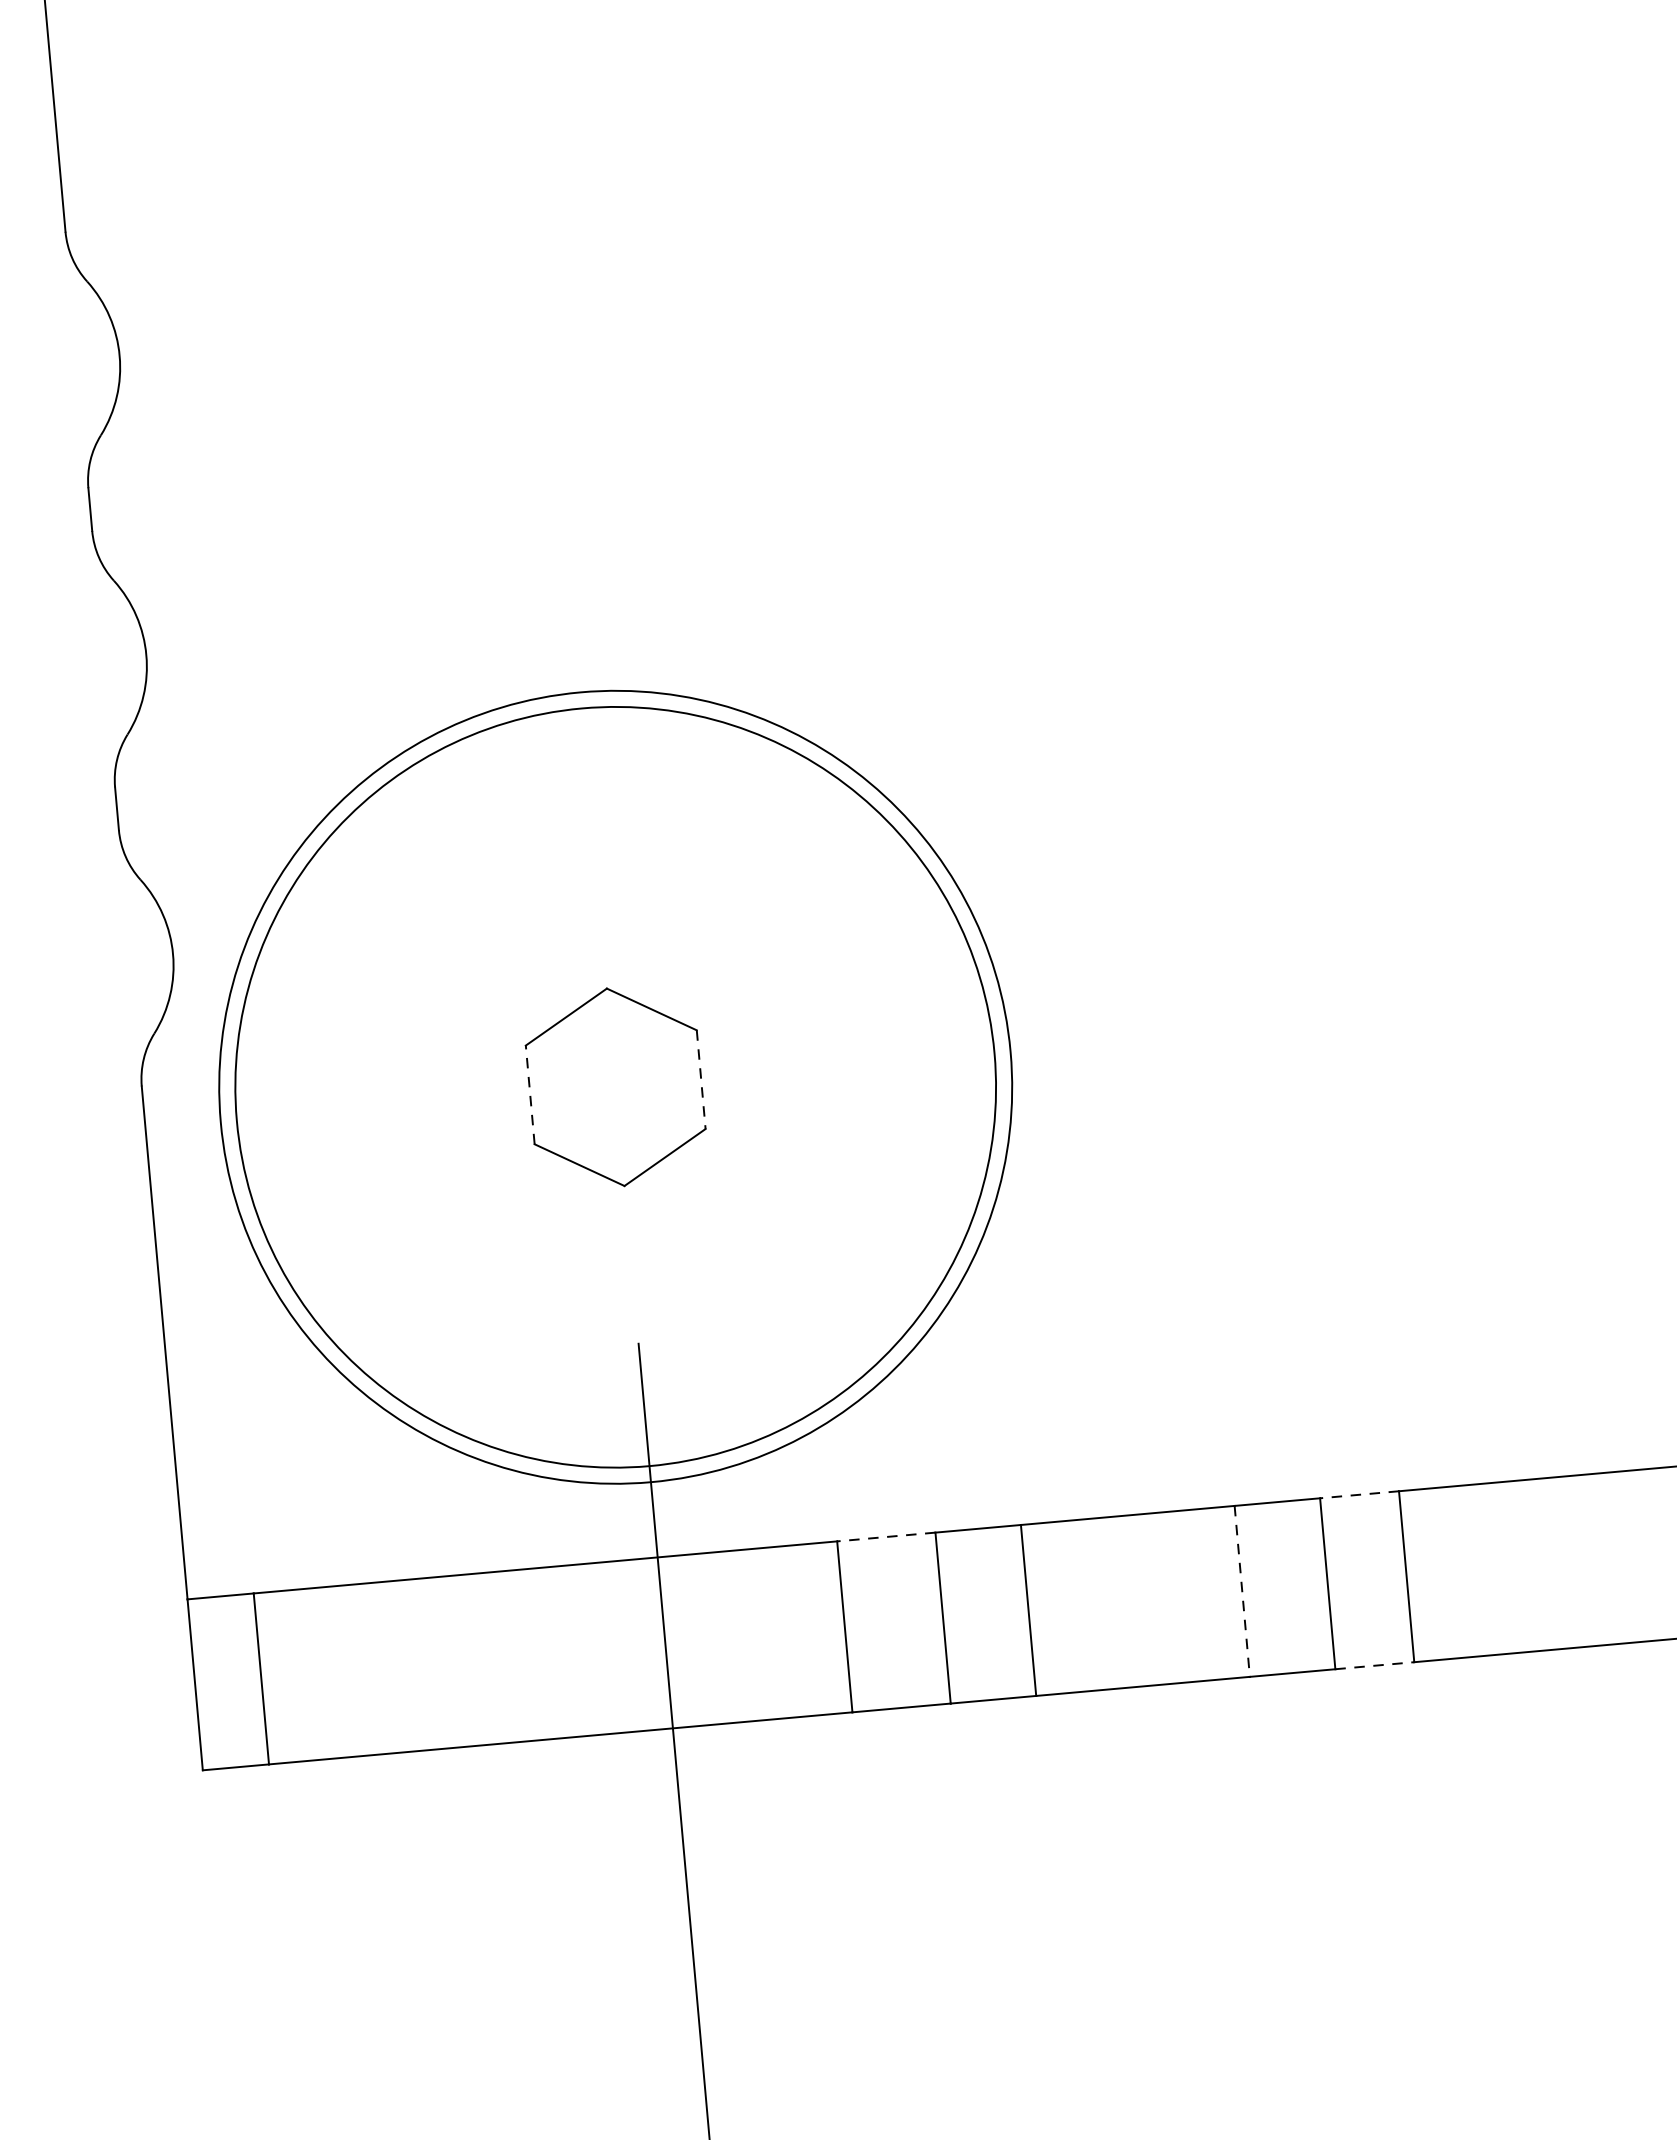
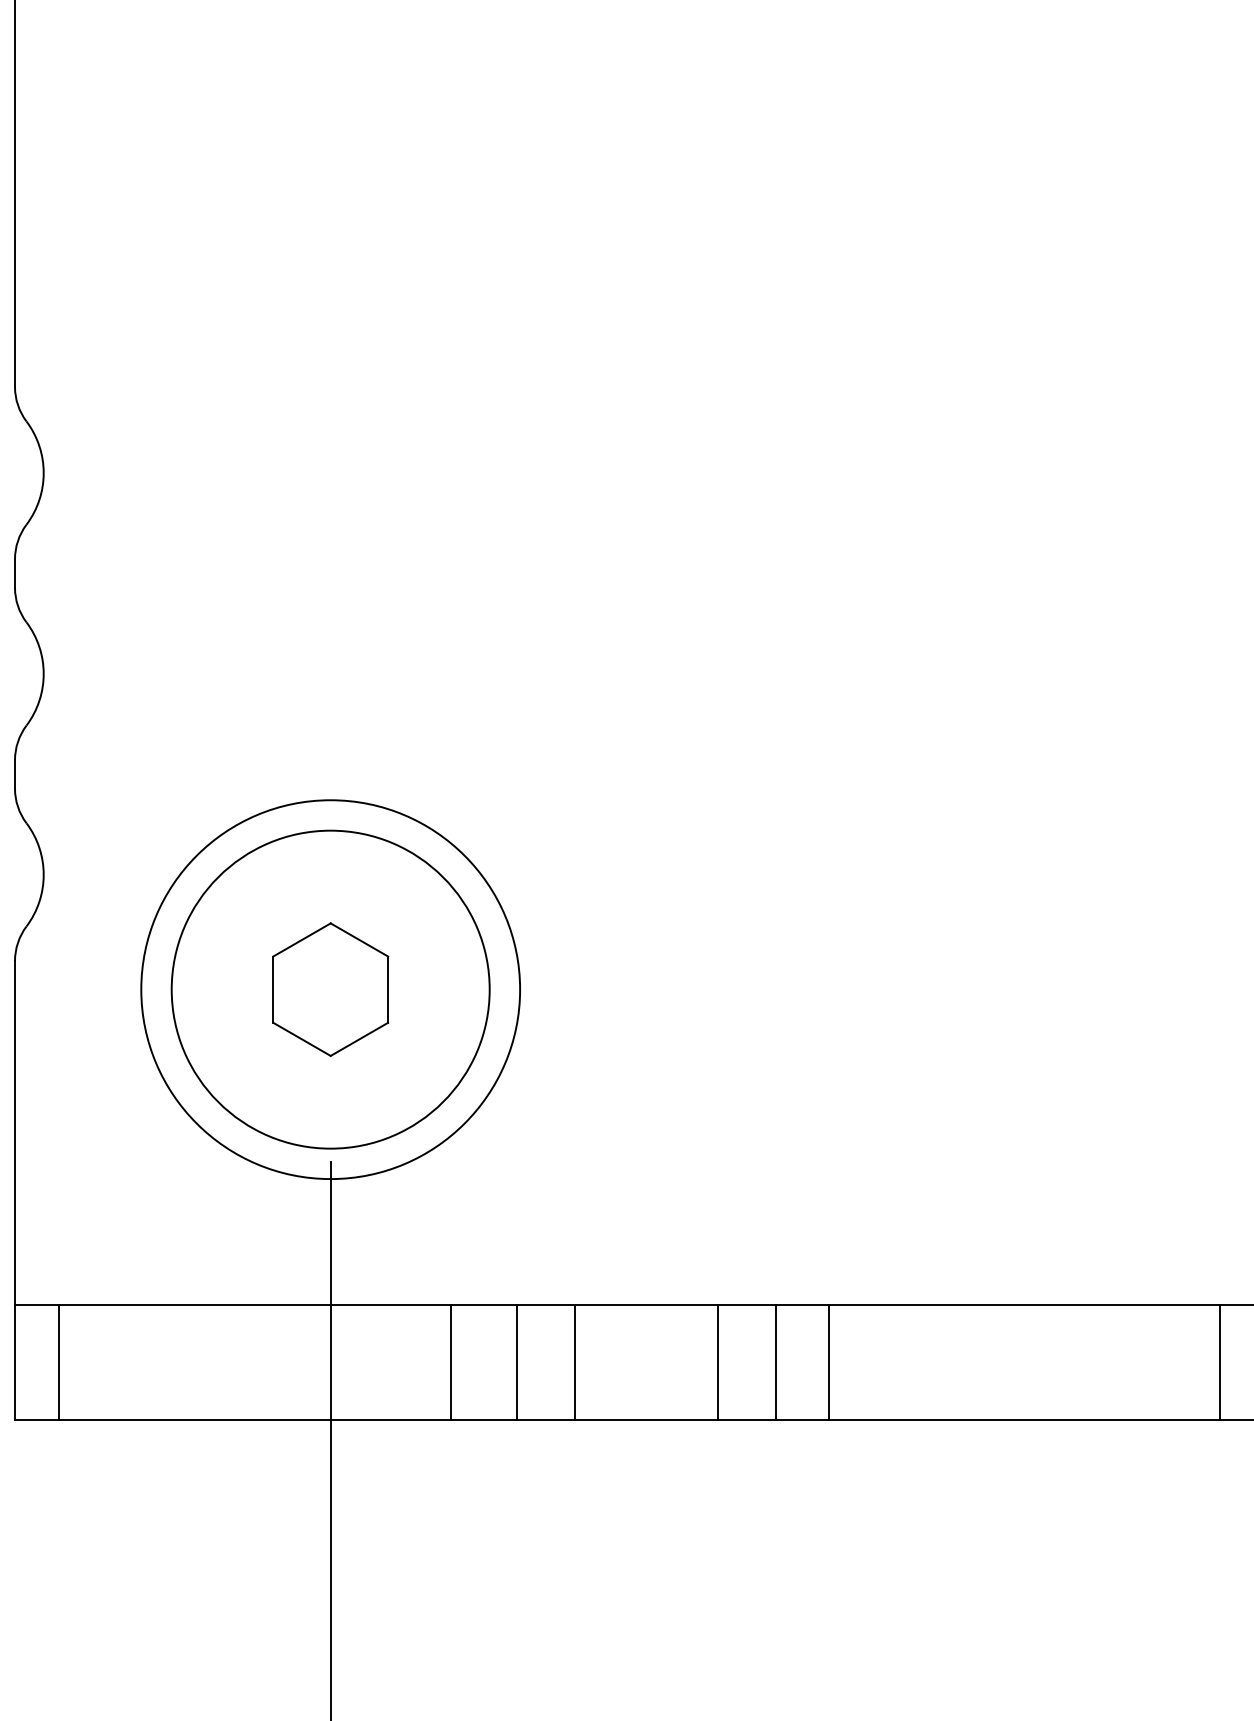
line: (701, 1080) -> (388, 990), dashed -> solid
circle: (615, 1087) -> (330, 989), size x0.62
circle: (615, 1087) -> (330, 989), size x0.71
line: (530, 1094) -> (273, 989), dashed -> solid
line: (1358, 1495) -> (801, 1305), dashed -> solid
line: (886, 1537) -> (484, 1305), dashed -> solid
line: (1242, 1592) -> (718, 1363), dashed -> solid
line: (1375, 1666) -> (802, 1420), dashed -> solid

